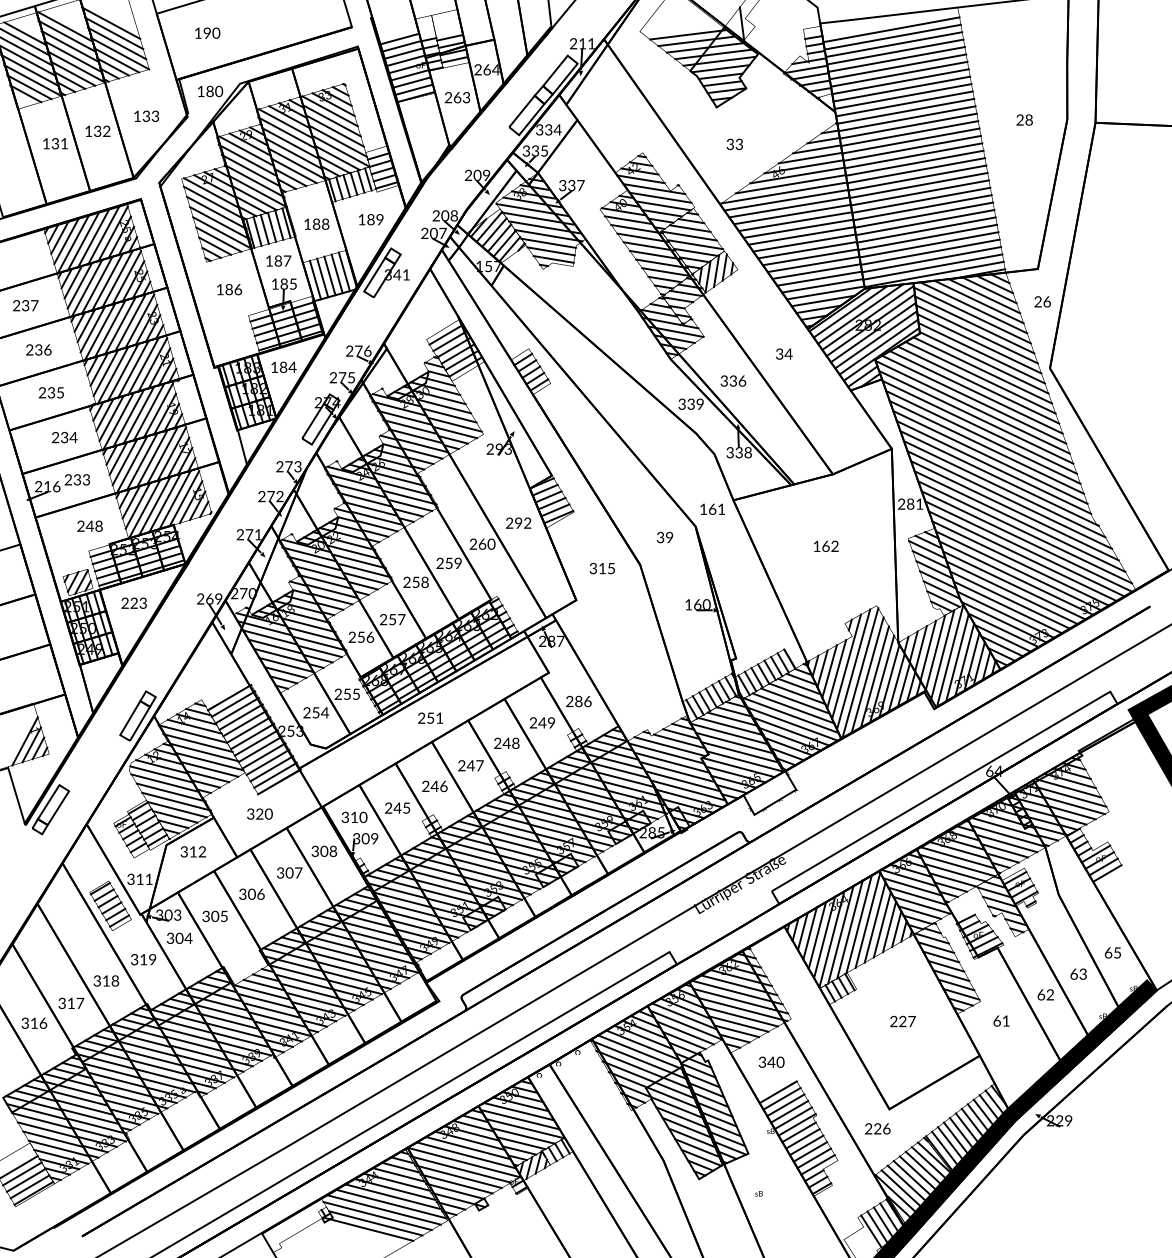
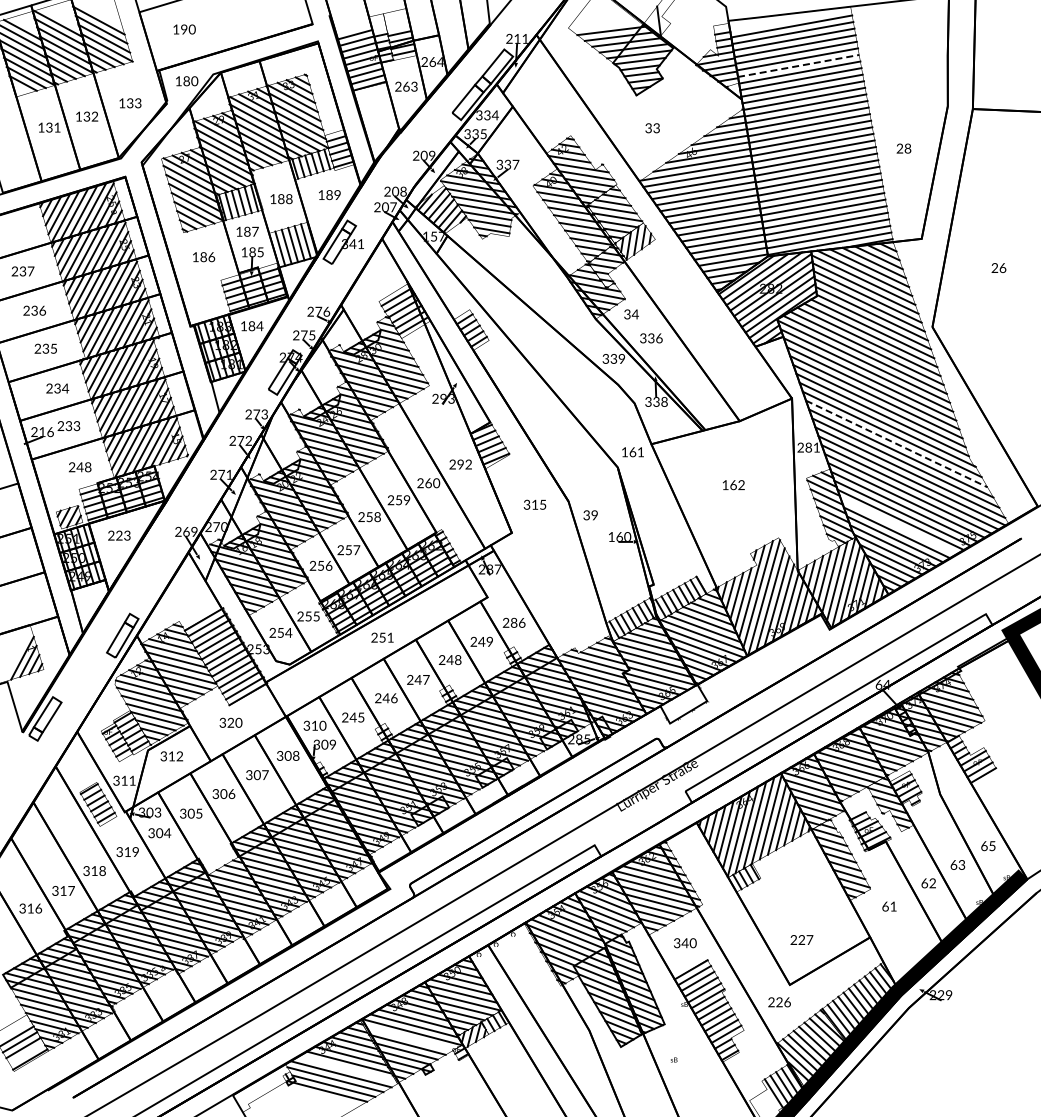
line: (899, 73) -> (798, 65), solid -> dashed
text: (1024, 119) -> (903, 148), moved
text: (1042, 301) -> (998, 267), moved
text: (784, 354) -> (631, 314), moved
line: (1009, 500) -> (896, 444), solid -> dashed
text: (664, 537) -> (590, 515), moved
line: (1011, 592) -> (898, 526), removed
text: (902, 1020) -> (801, 939), moved
line: (459, 1169) -> (408, 1038), removed
line: (29, 1186) -> (26, 1053), removed
line: (391, 1203) -> (347, 1068), removed

